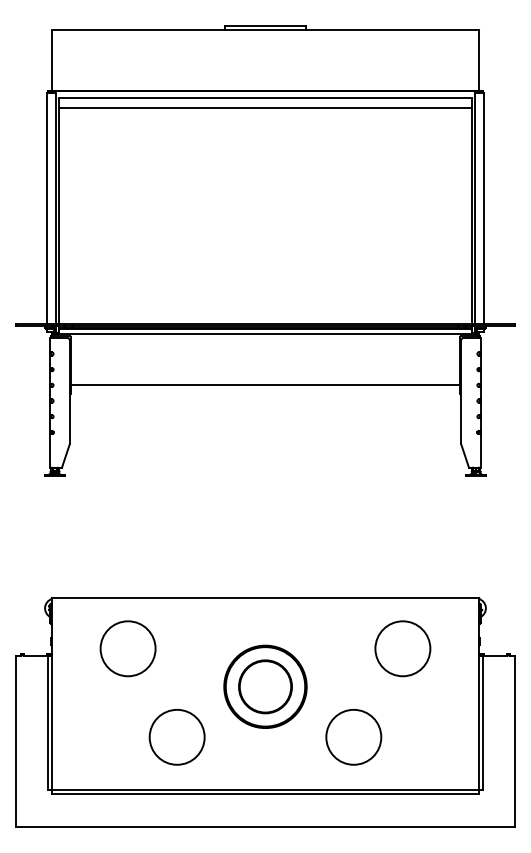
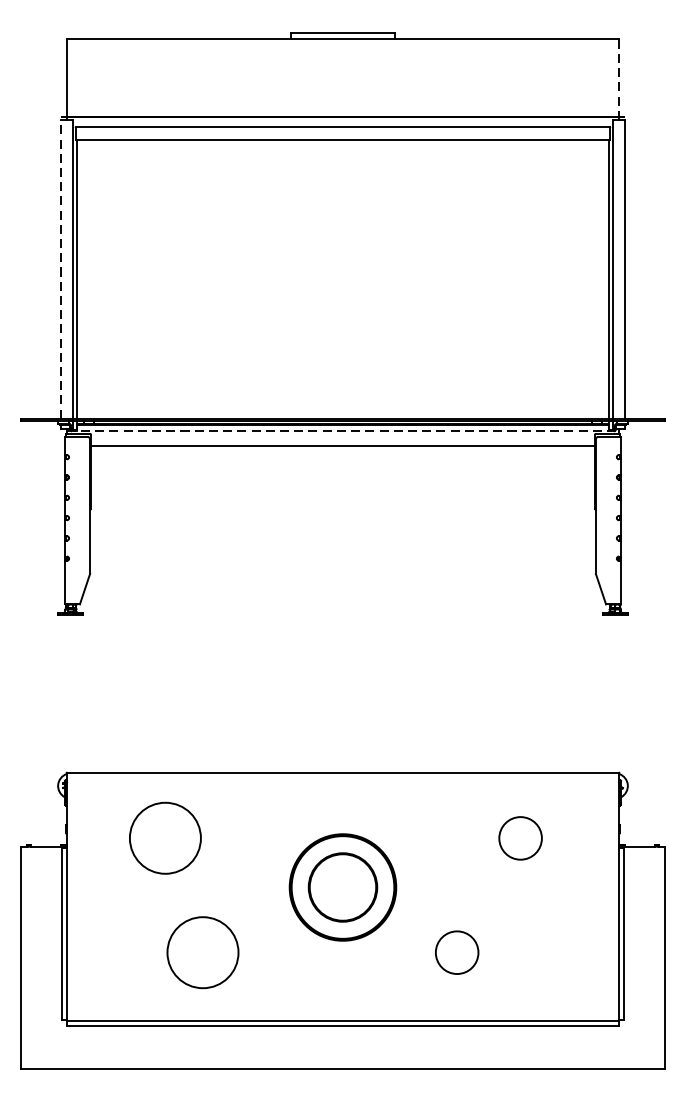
line: (479, 60) -> (619, 77), solid -> dashed
line: (47, 208) -> (61, 269), solid -> dashed
line: (265, 333) -> (343, 430), solid -> dashed
line: (265, 385) -> (343, 446), moved
circle: (402, 648) -> (520, 837), size x0.6
circle: (353, 736) -> (456, 951), size x0.6
circle: (176, 737) -> (202, 952), moved

